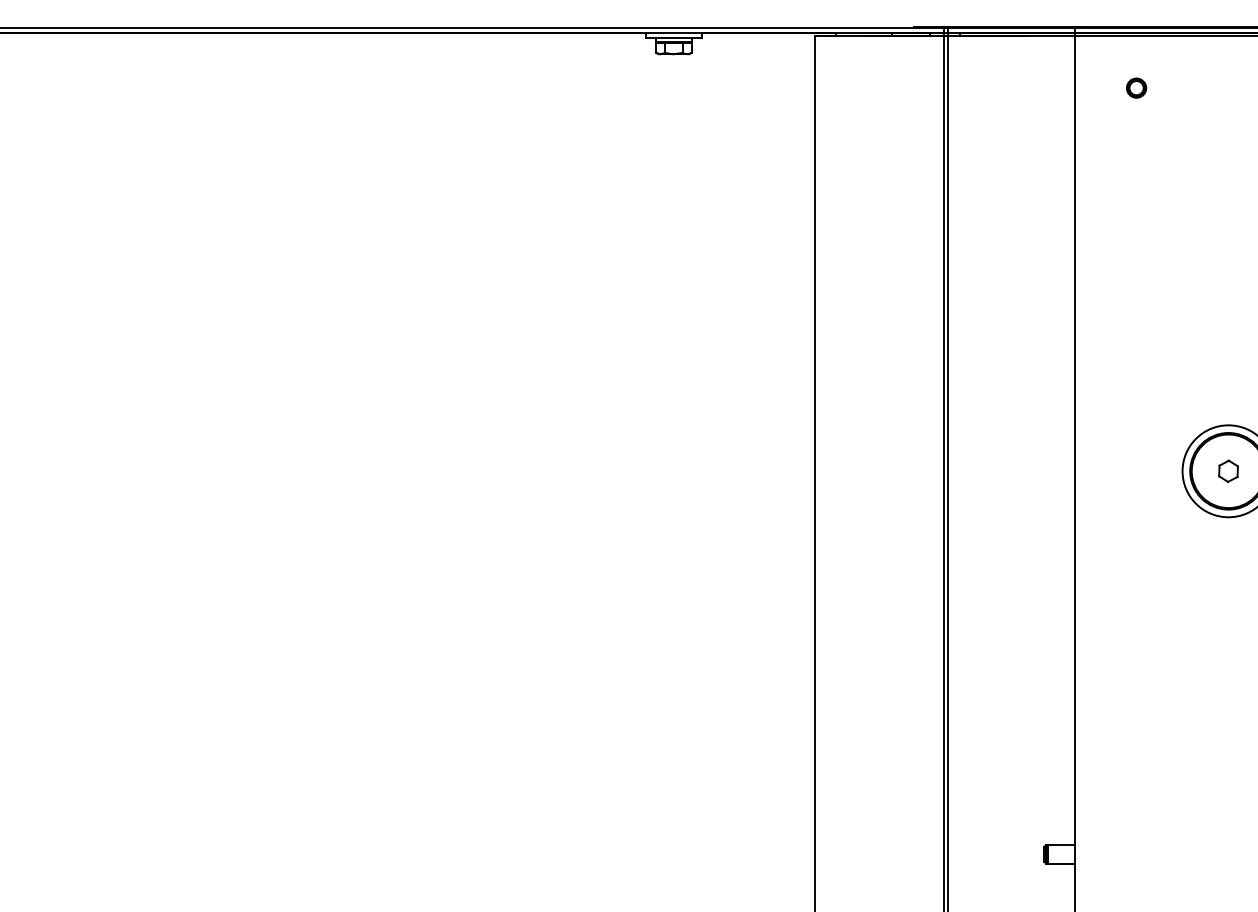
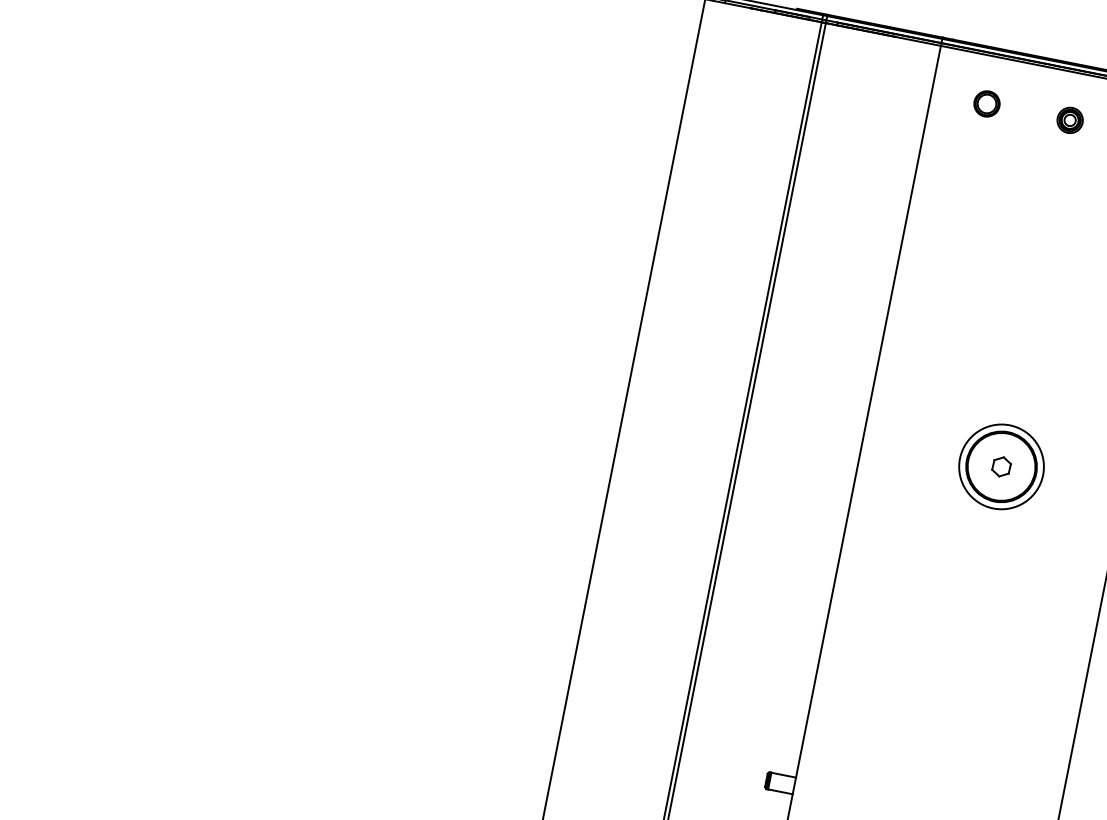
part: (1136, 87) -> (987, 103), size x1.43
part: (1228, 87) -> (1070, 119), added

